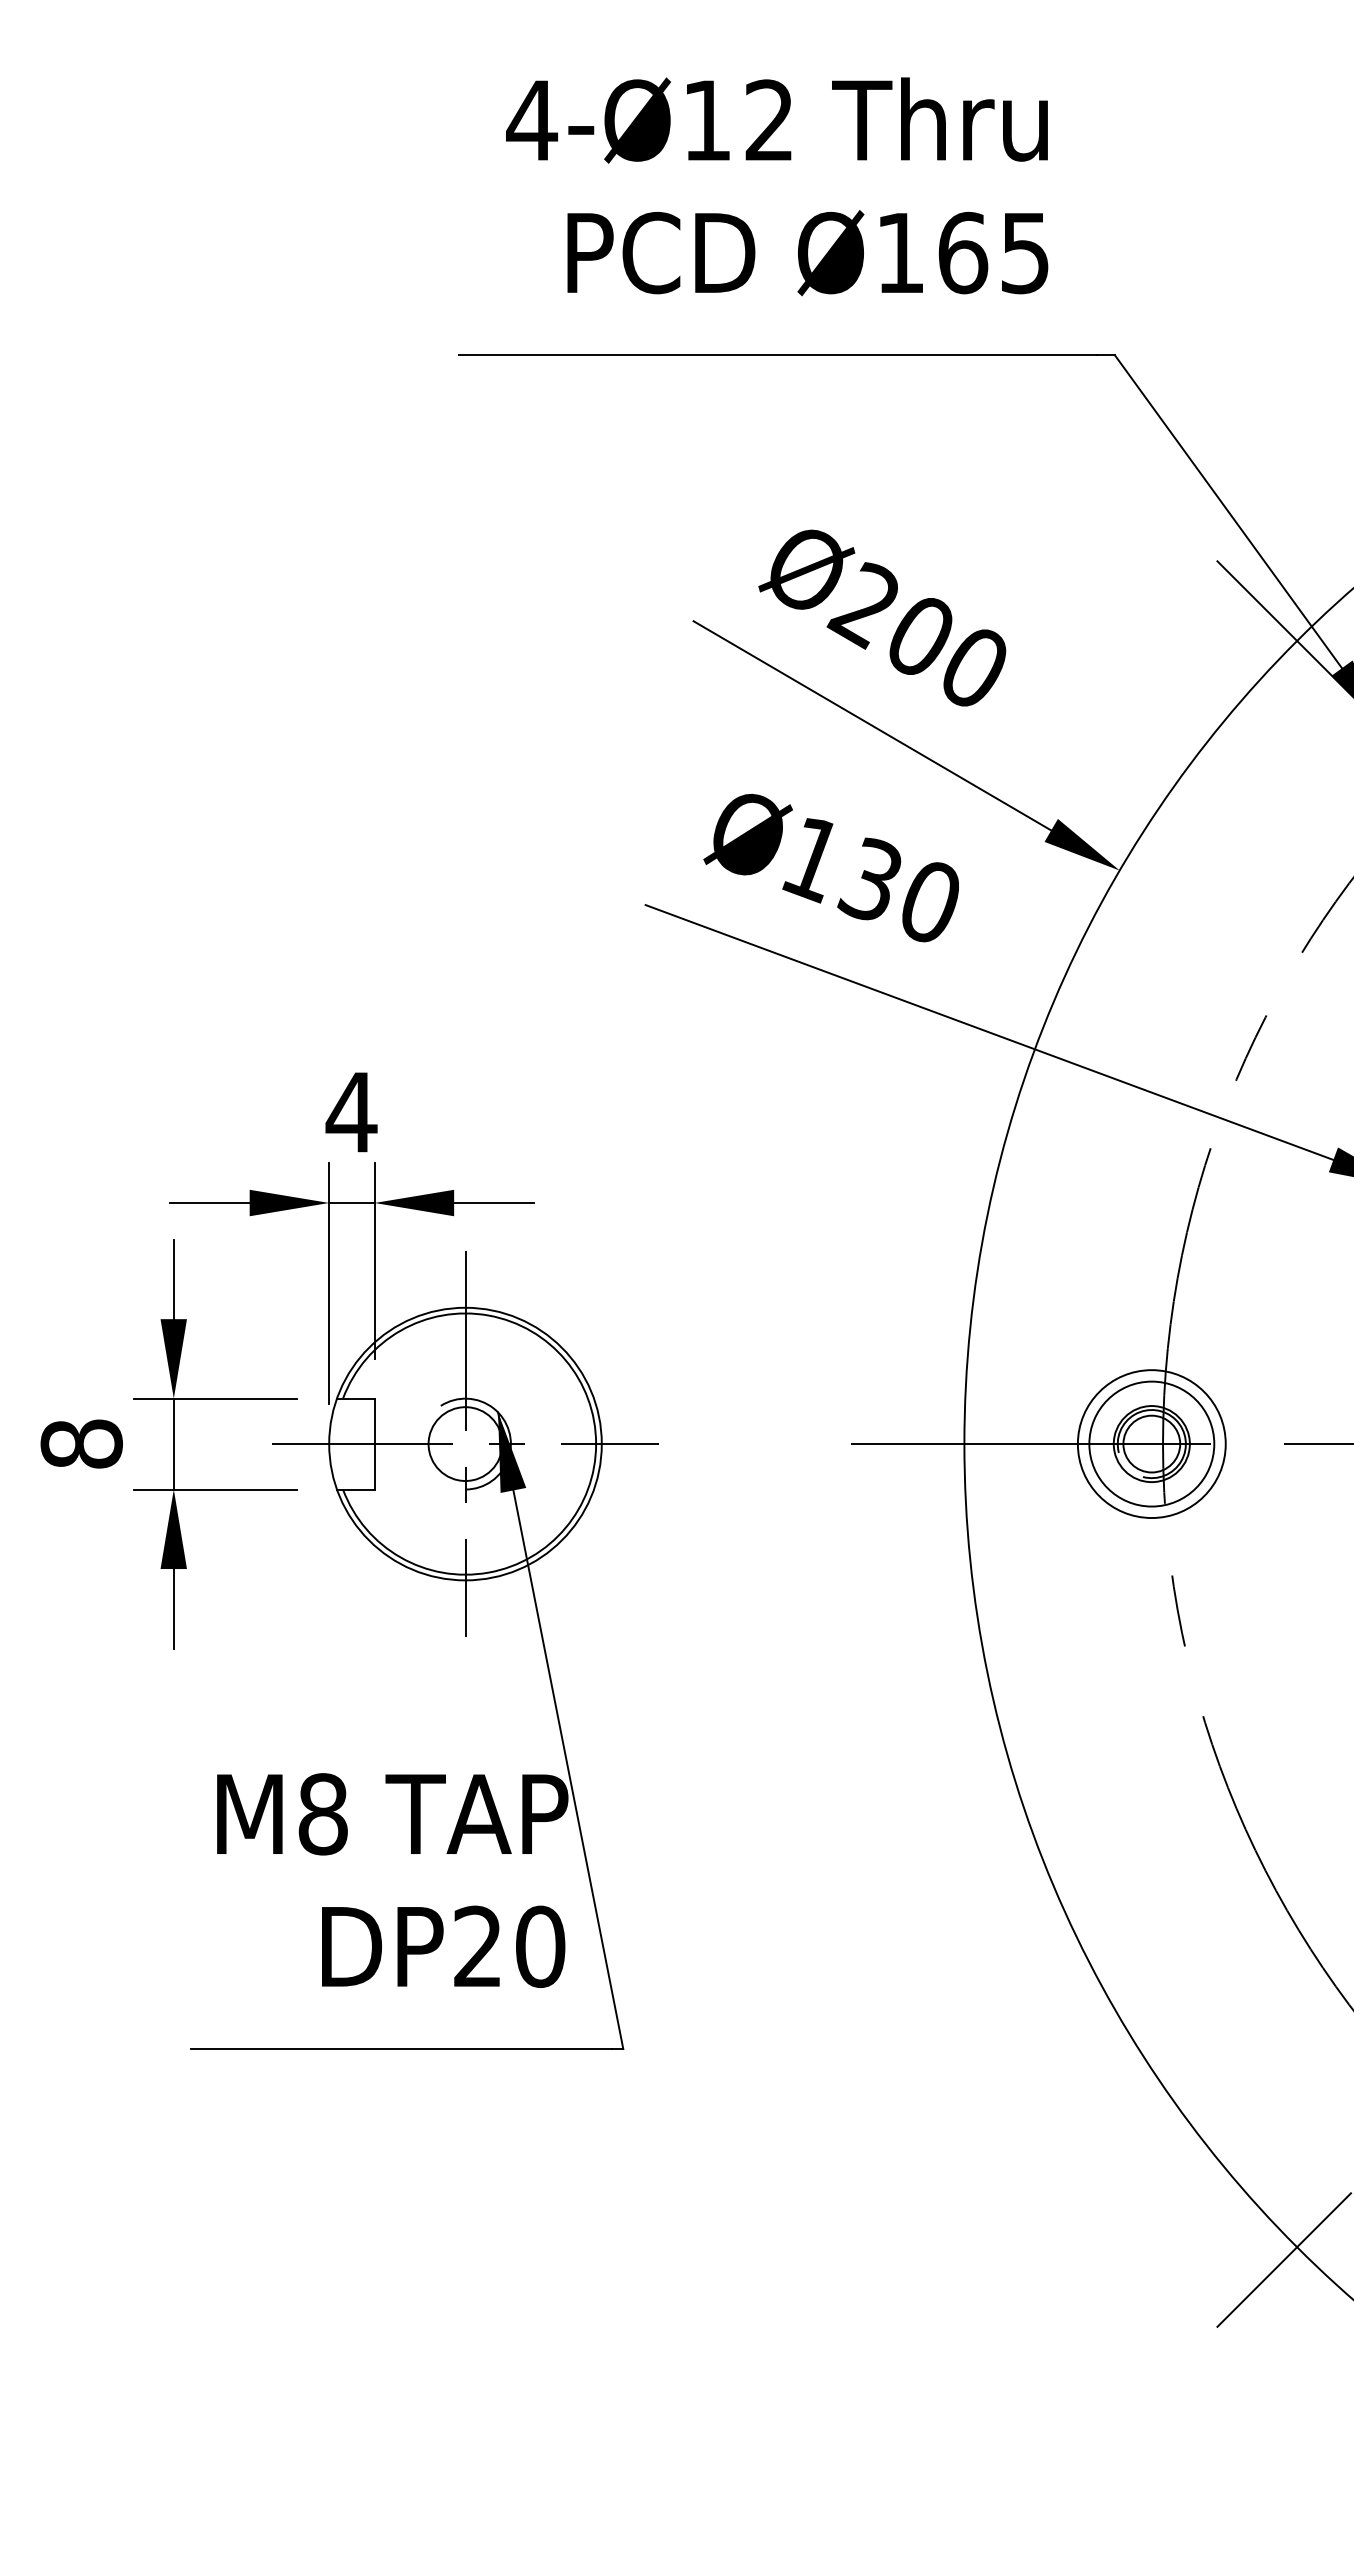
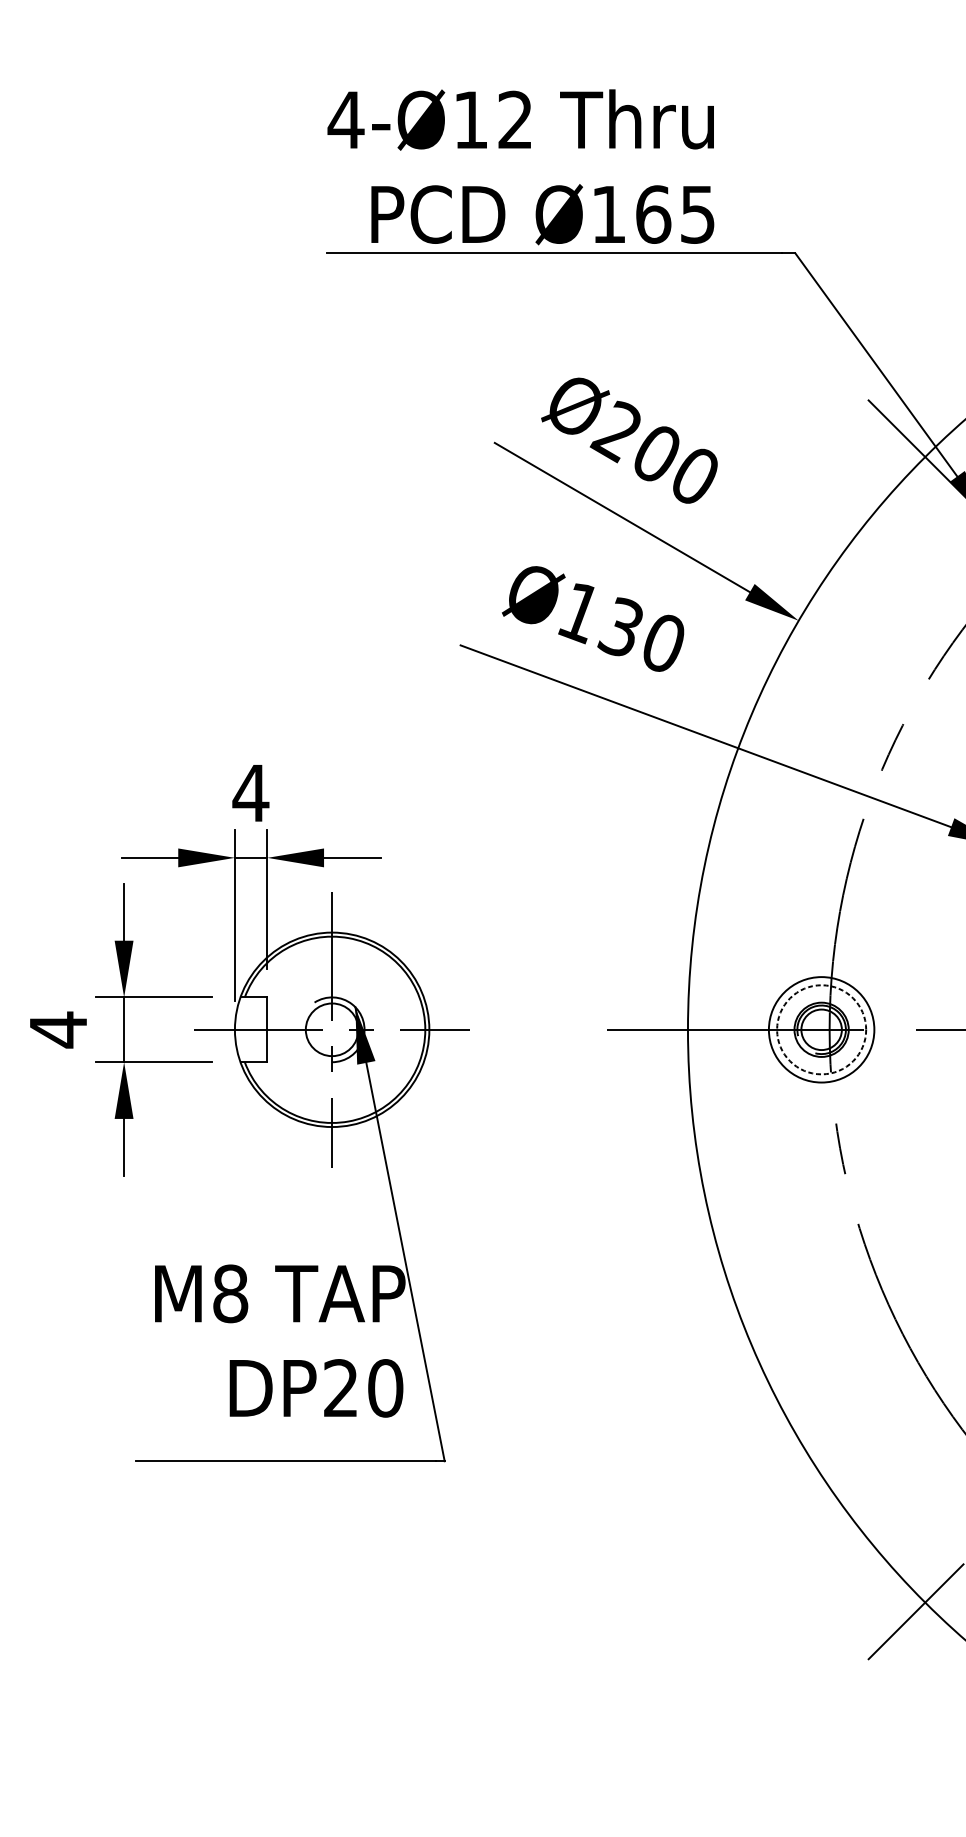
text: (777, 186) -> (521, 167), moved
circle: (1151, 1443) -> (821, 1029), solid -> dashed
text: (81, 1444) -> (58, 1030), 8 -> 4

